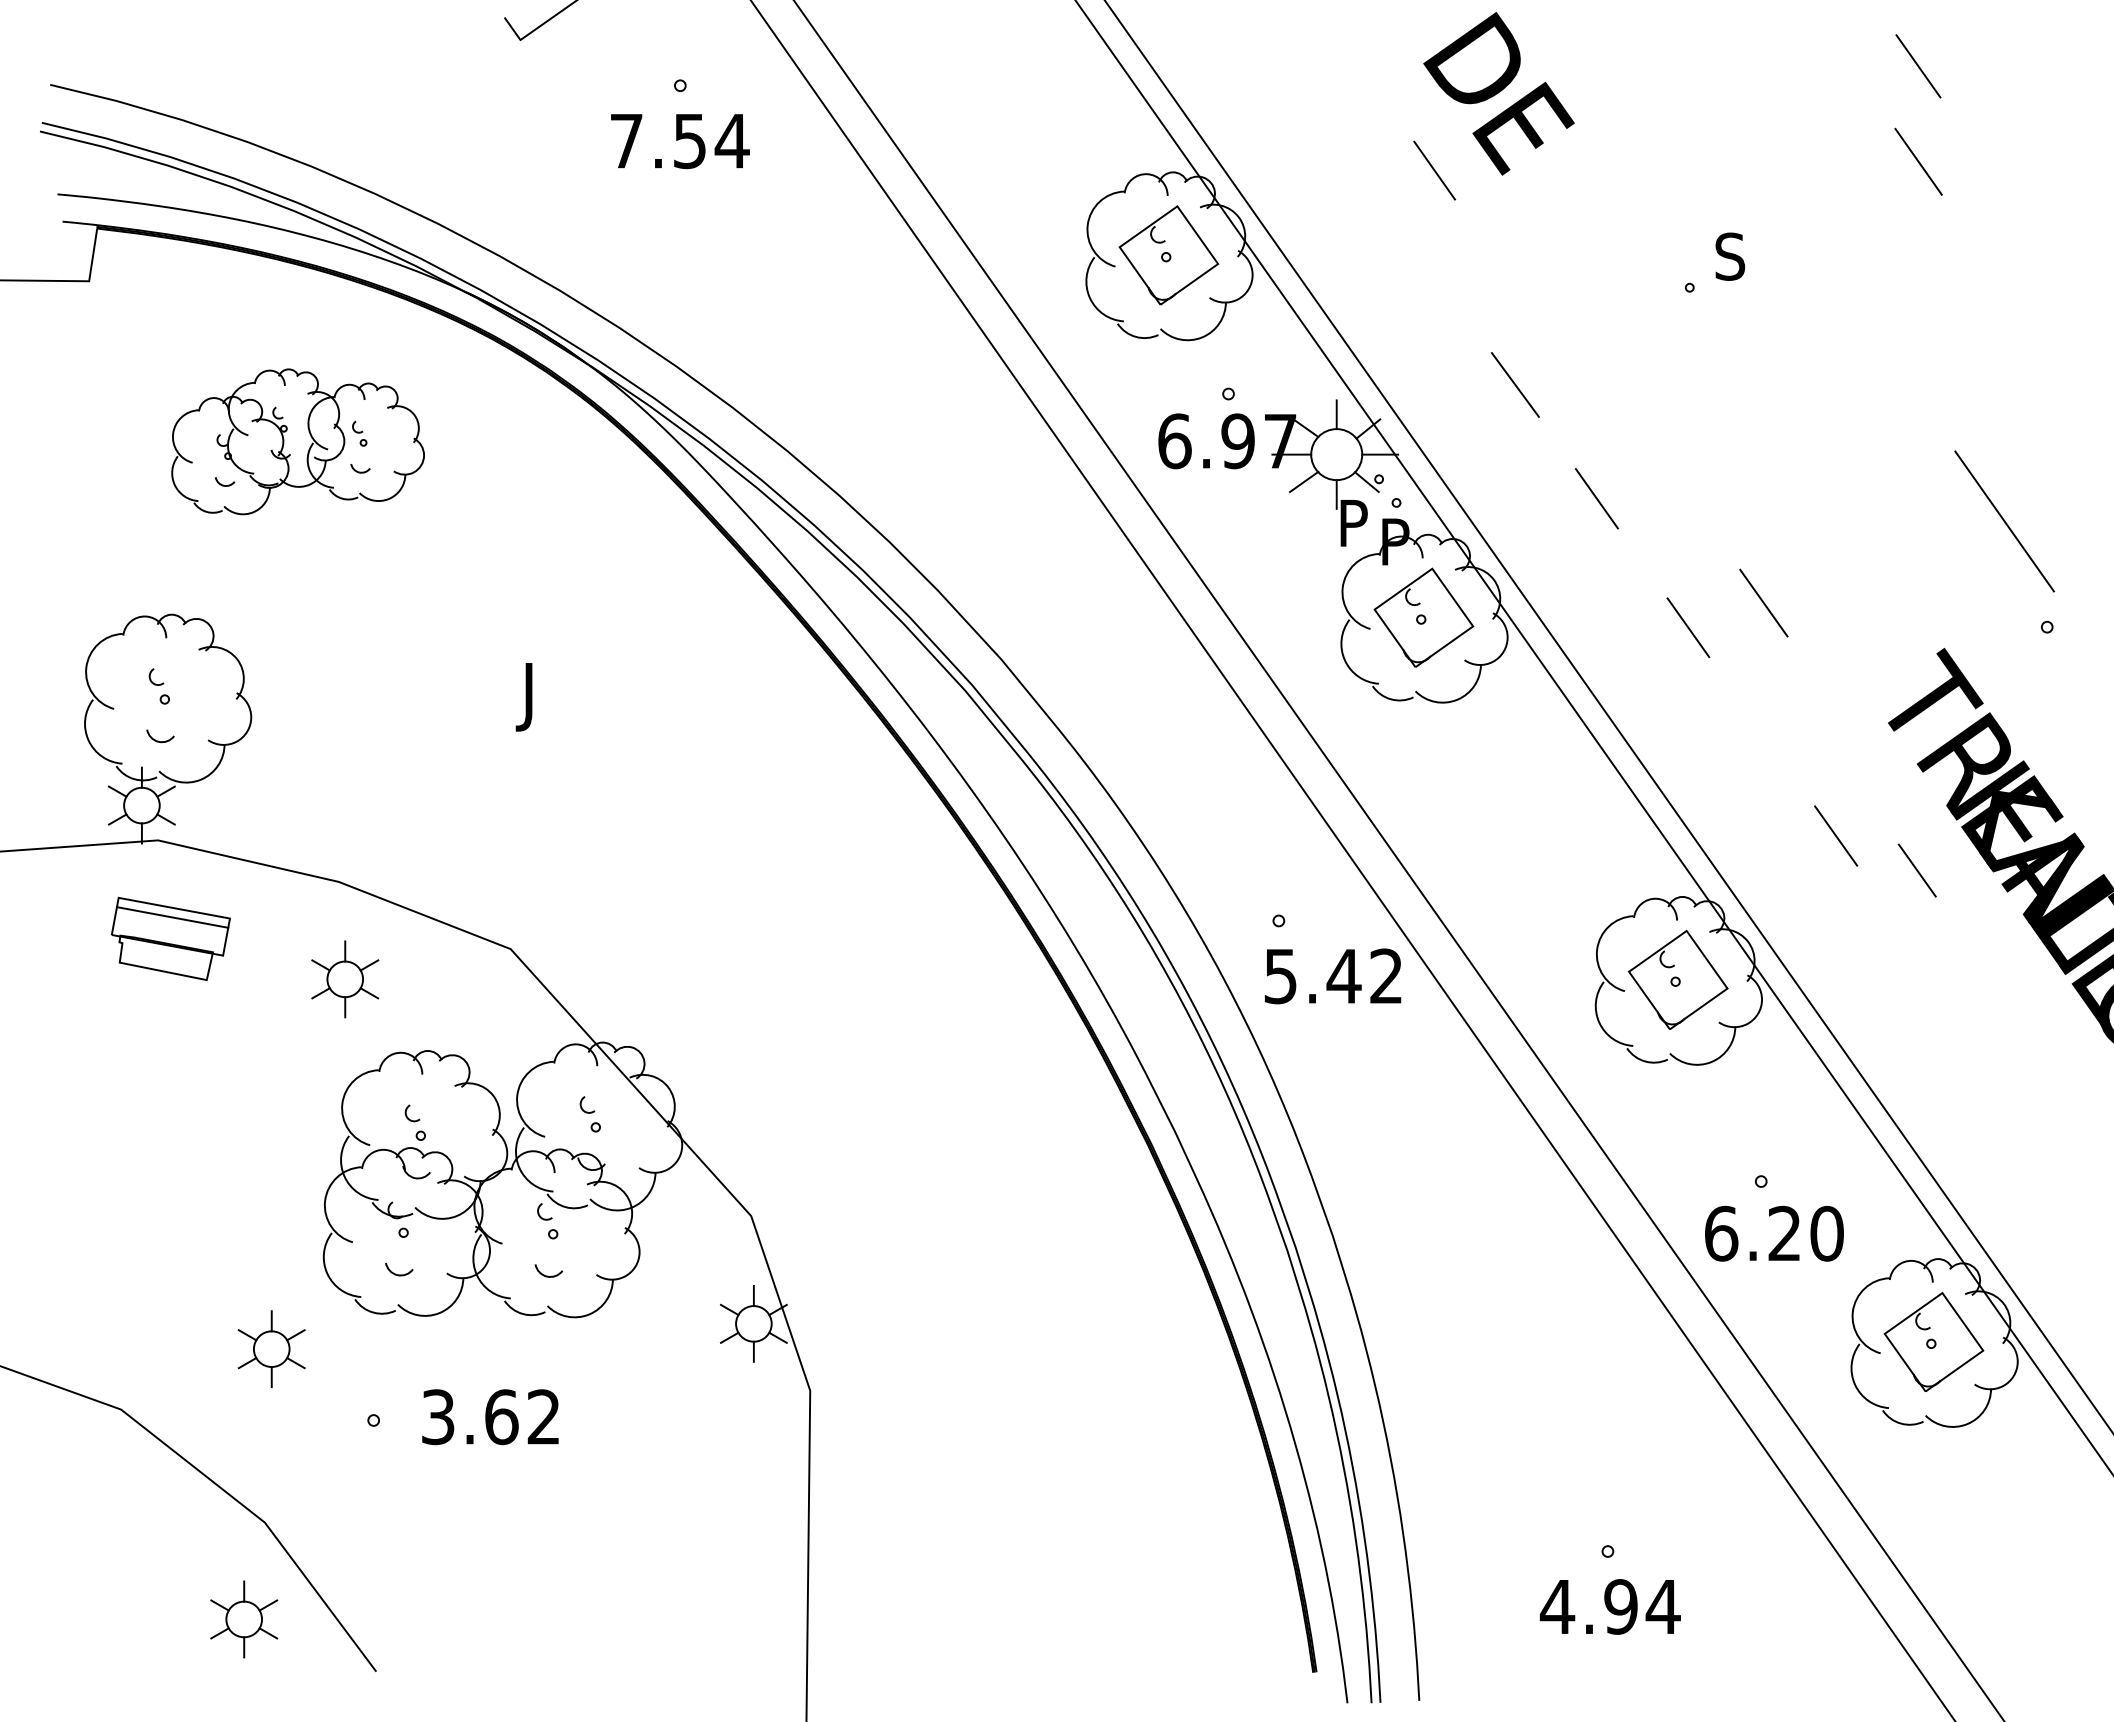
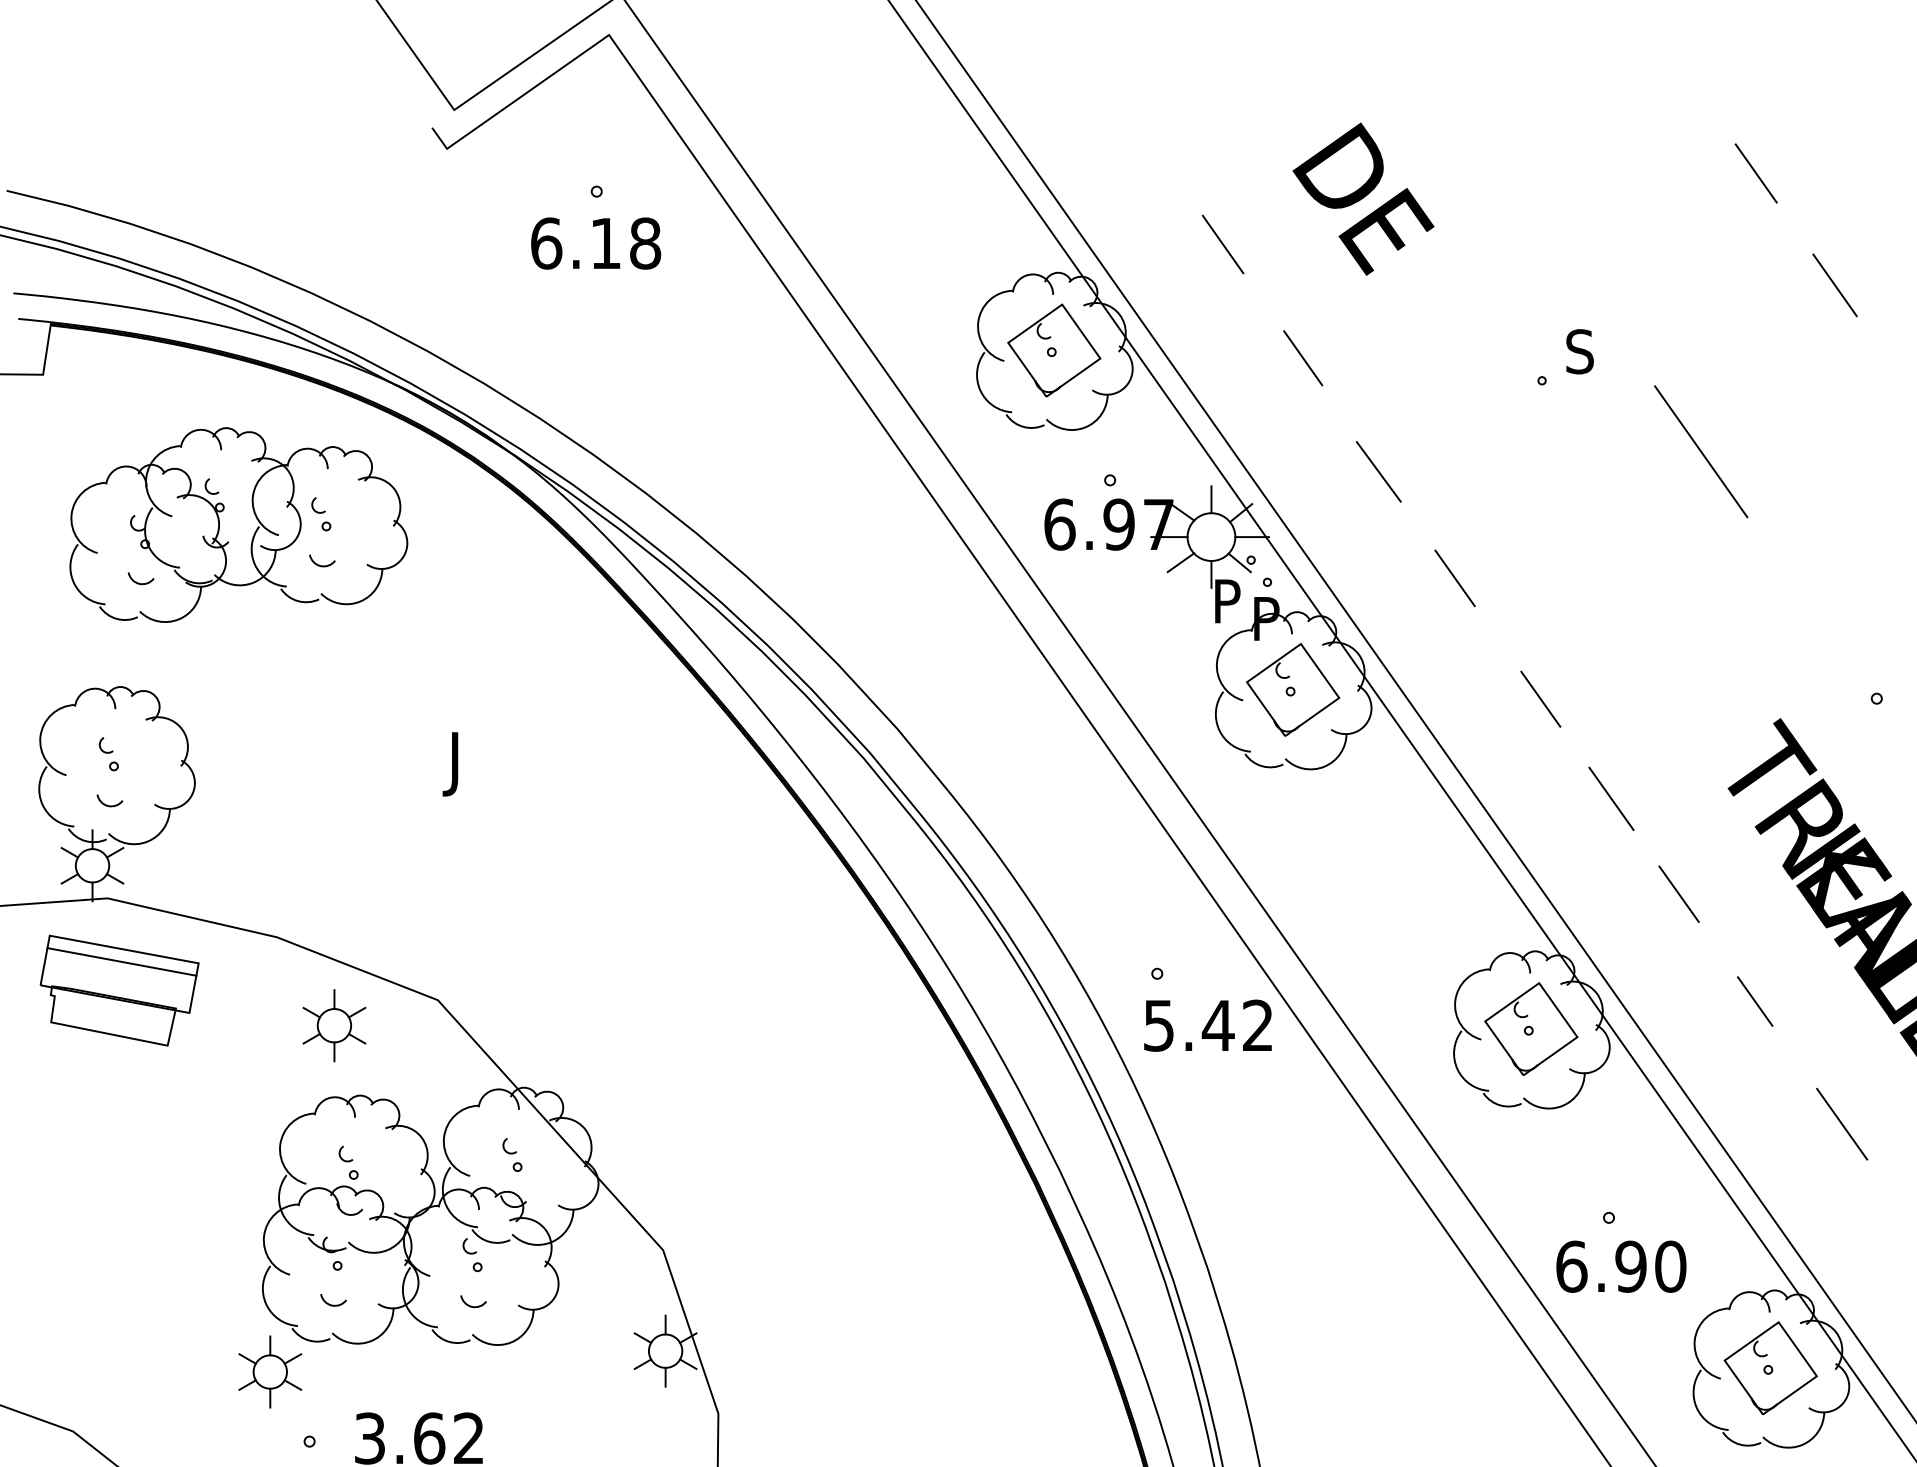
text: (679, 141) -> (595, 243), 7.54 -> 6.18
line: (1348, 141) -> (1222, 243), added
line: (1918, 161) -> (1834, 285), moved
line: (1434, 170) -> (1303, 358), moved
part: (297, 441) -> (238, 524), size x1.43
line: (2004, 521) -> (1701, 451), moved
line: (1763, 602) -> (1611, 798), moved
line: (1916, 870) -> (1754, 1001), moved
part: (170, 938) -> (119, 990), size x1.43
part: (345, 979) -> (334, 1025), moved
line: (2009, 1081) -> (1841, 1124), added
text: (1784, 1233) -> (1630, 1266), 6.20 -> 6.90
part: (271, 1348) -> (270, 1371), moved

